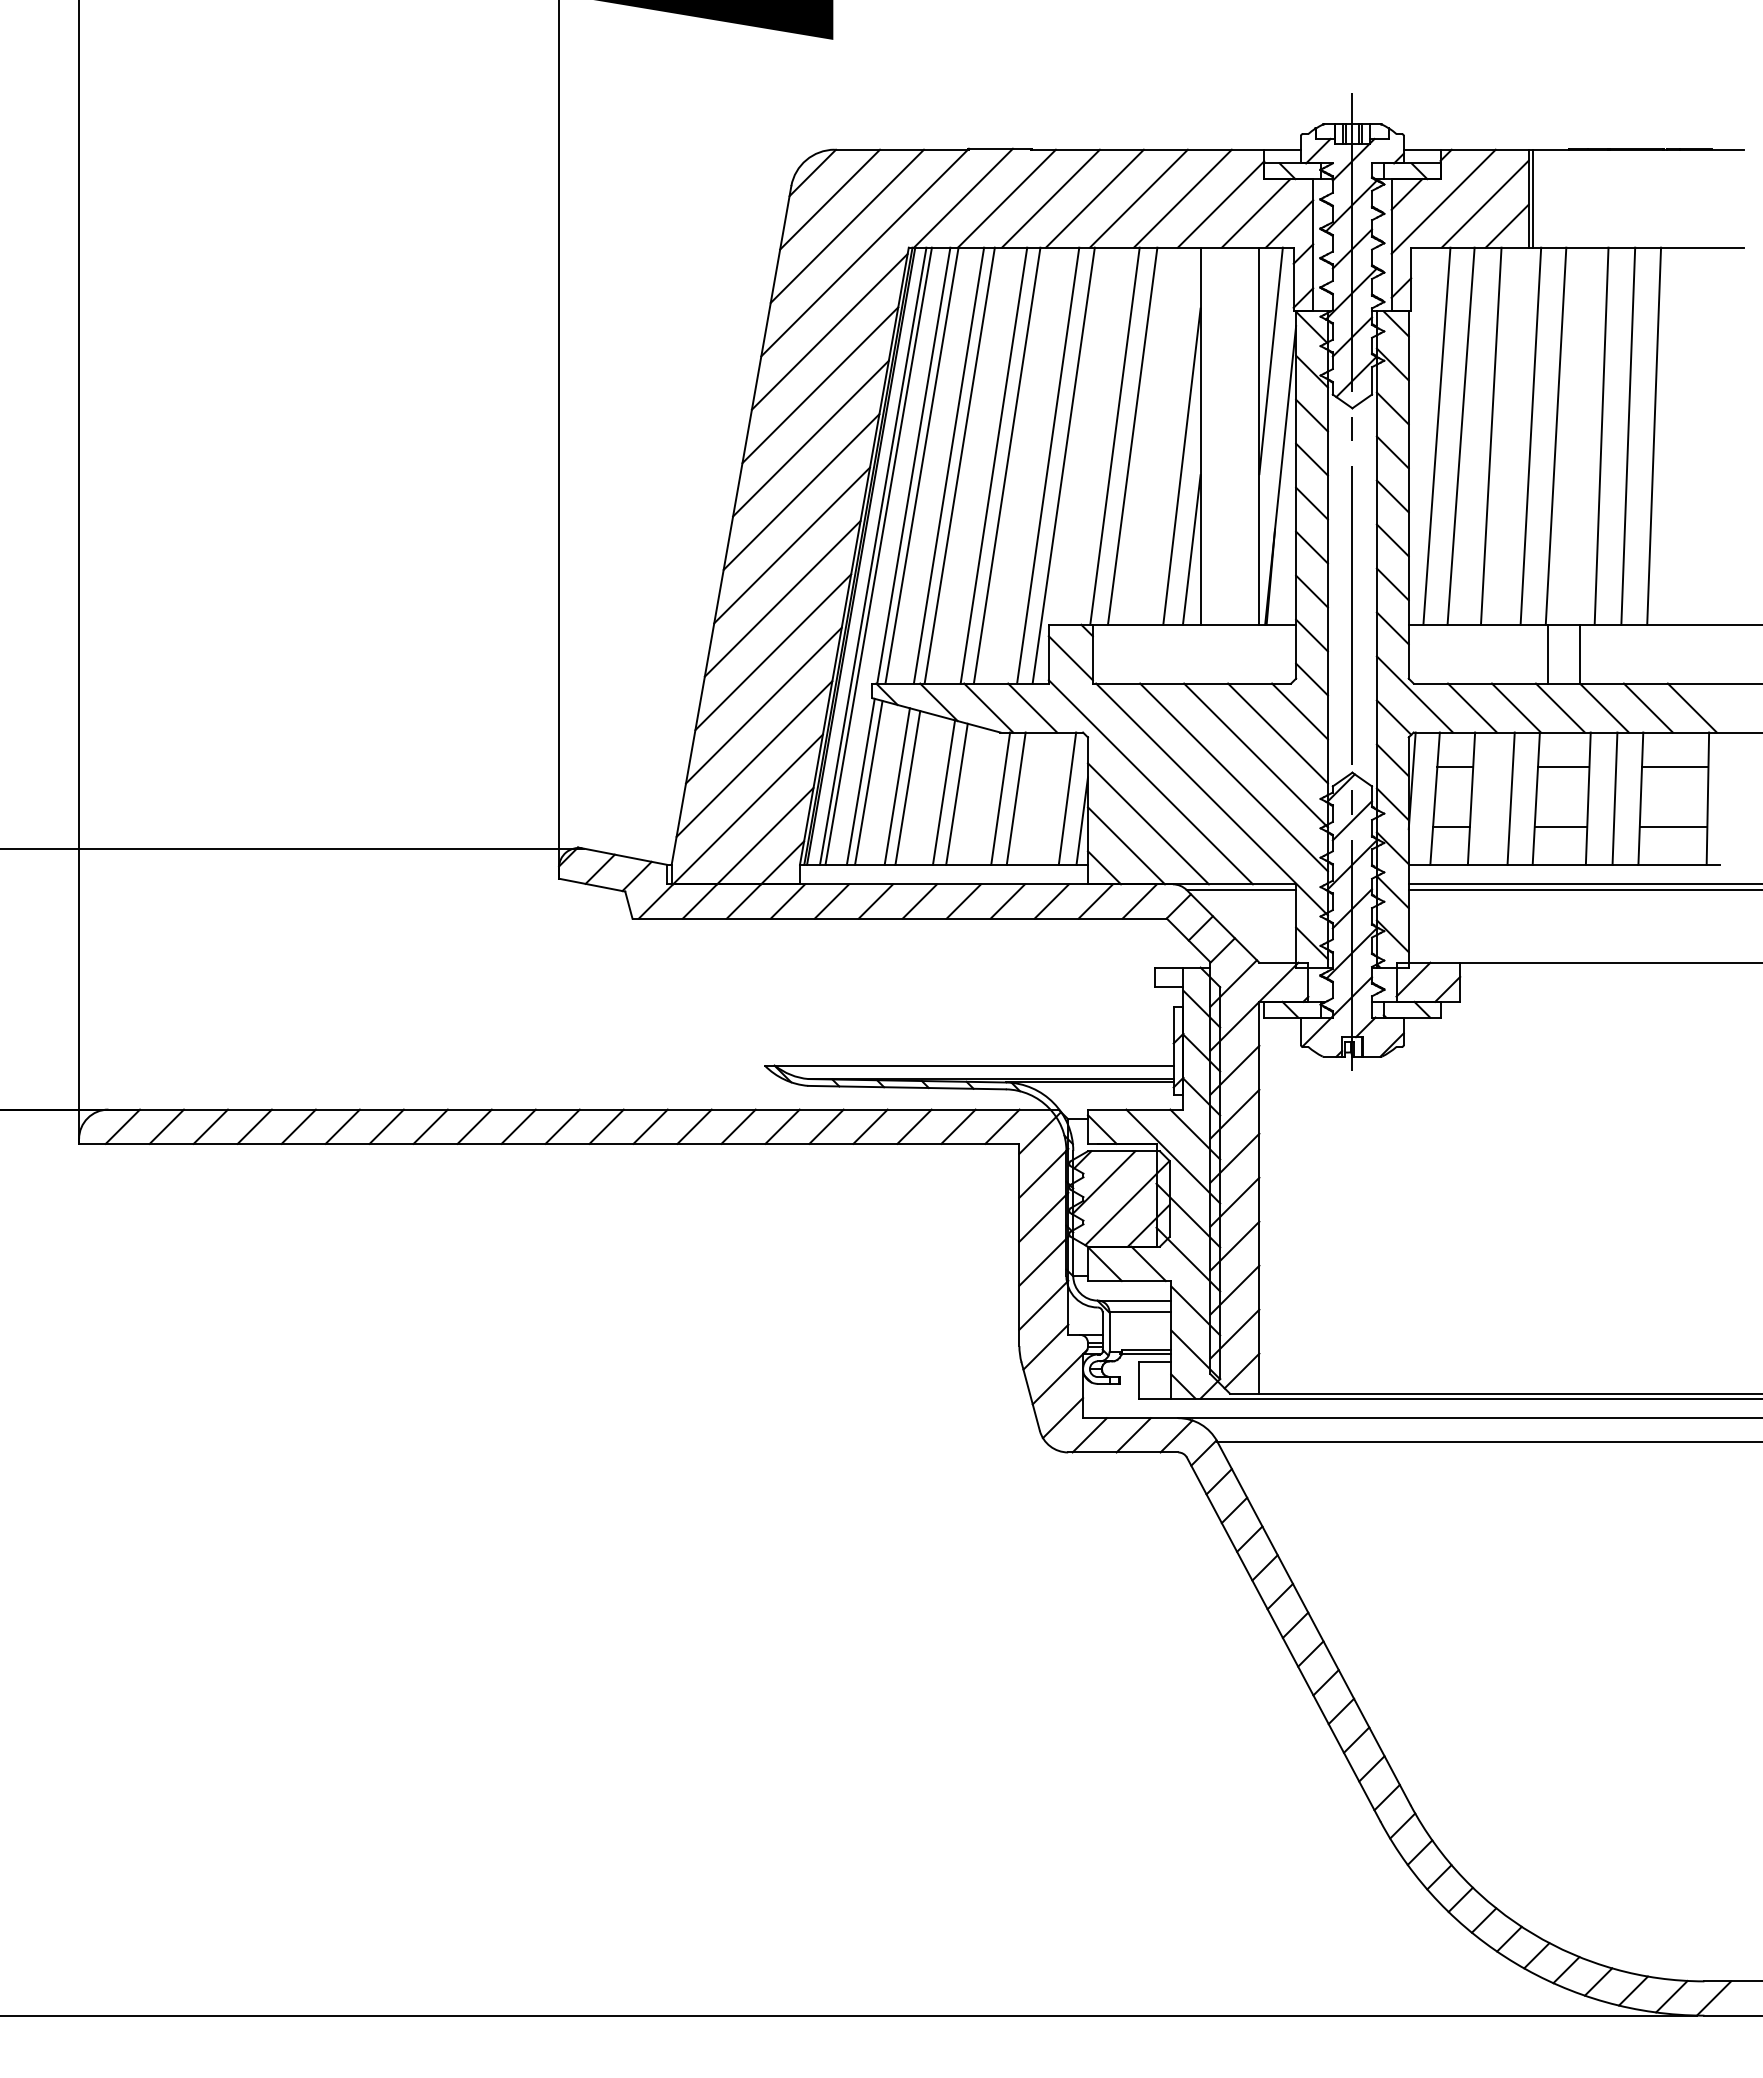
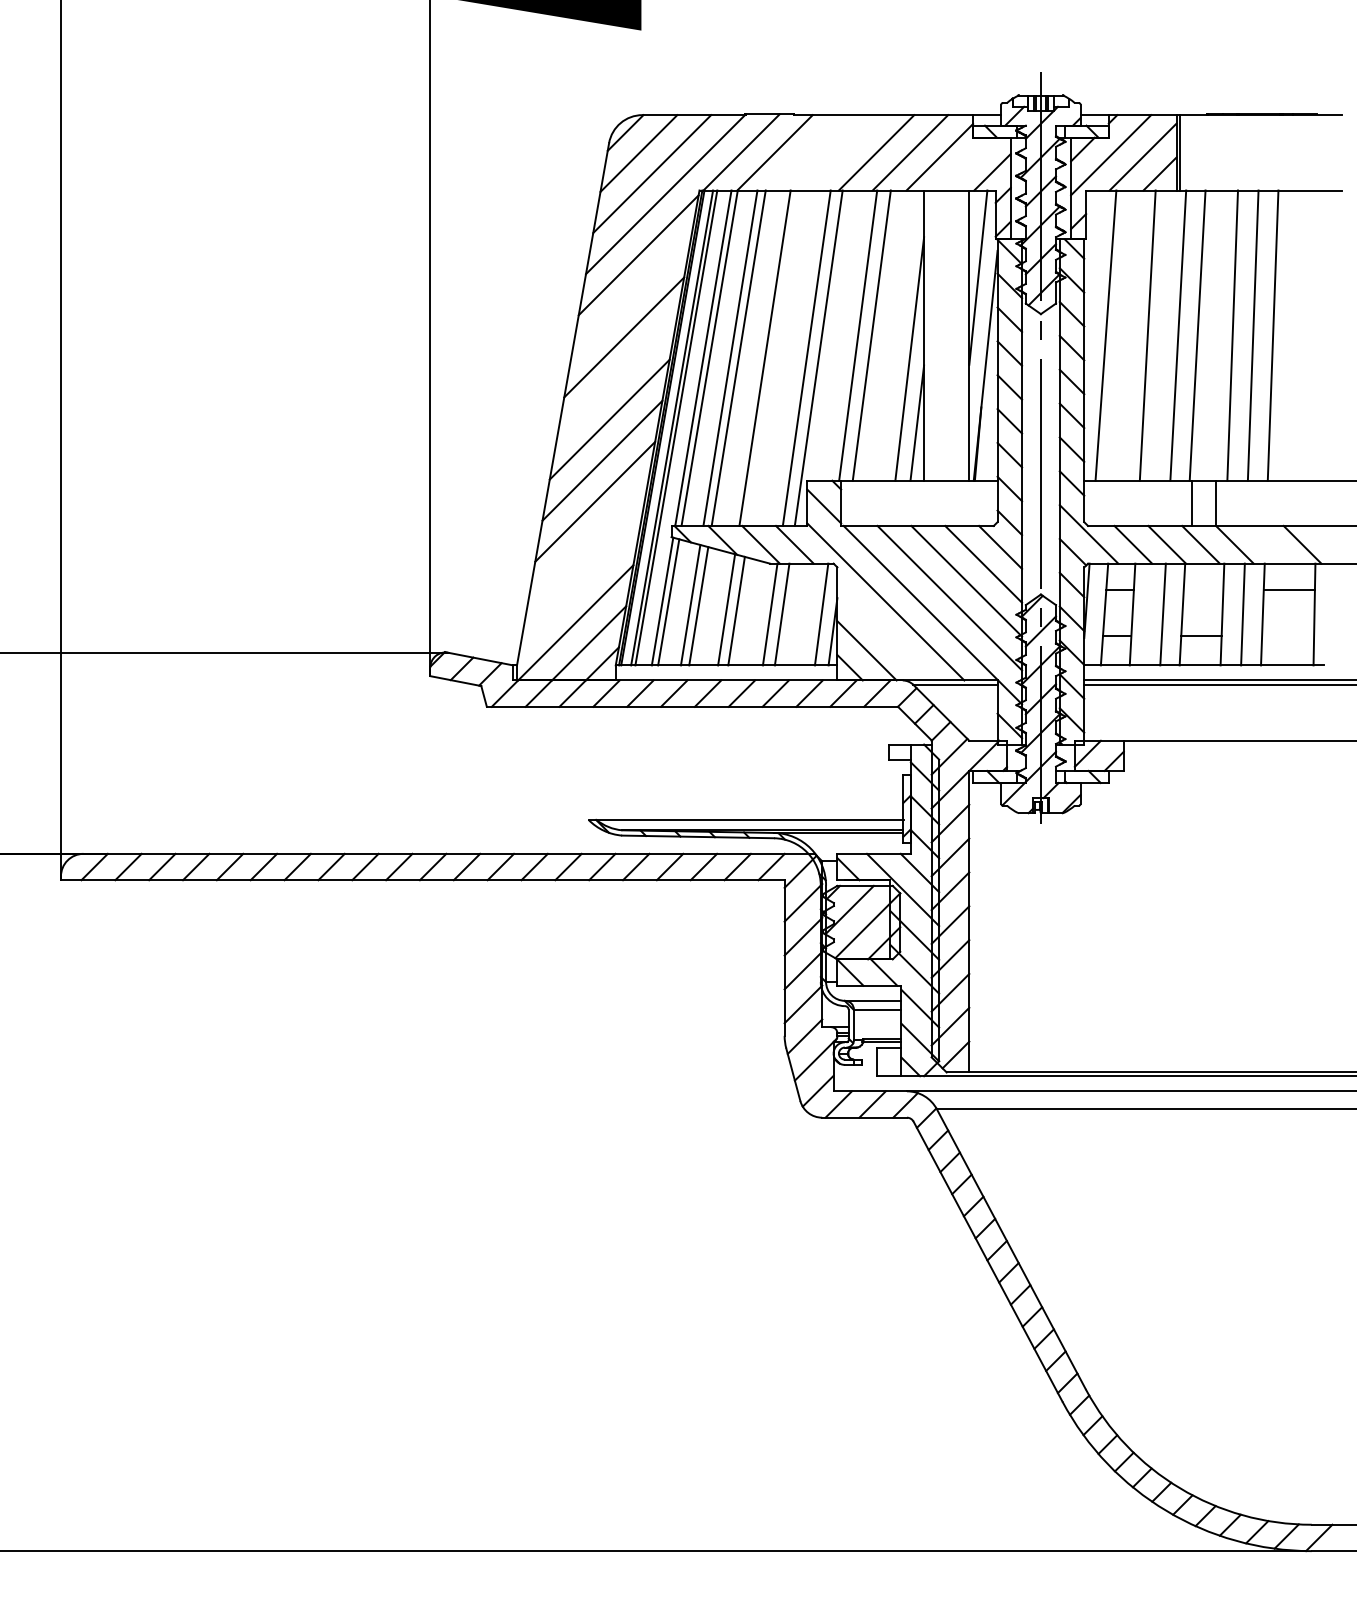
line: (1050, 198) -> (808, 152), removed
line: (1094, 198) -> (842, 152), removed
line: (1255, 213) -> (966, 164), removed
line: (820, 385) -> (631, 296), removed
line: (1460, 435) -> (1124, 335), removed
line: (1006, 465) -> (774, 358), removed
line: (801, 491) -> (616, 378), removed
line: (763, 705) -> (587, 542), removed
line: (1647, 707) -> (1268, 544), removed
line: (754, 758) -> (580, 583), removed
line: (1563, 766) -> (1203, 589), removed
line: (1147, 823) -> (883, 633), removed
line: (1673, 826) -> (1288, 635), removed

